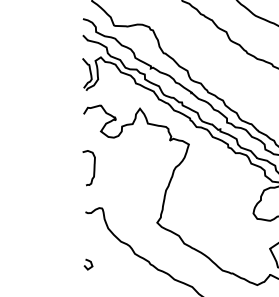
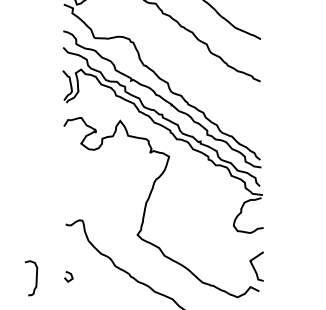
curve: (93, 168) -> (35, 278), moved

